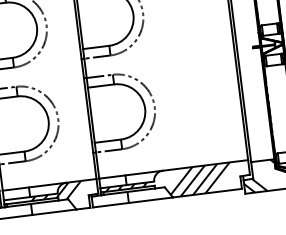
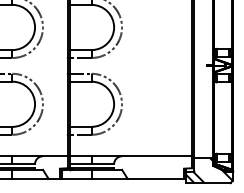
hatch: (168, 183) -> (125, 167), removed
hatch: (56, 191) -> (34, 162), removed

